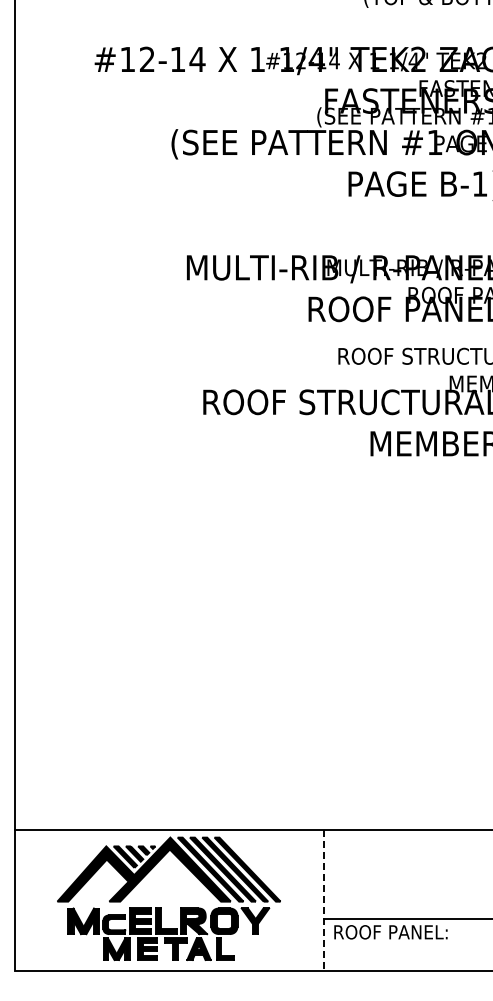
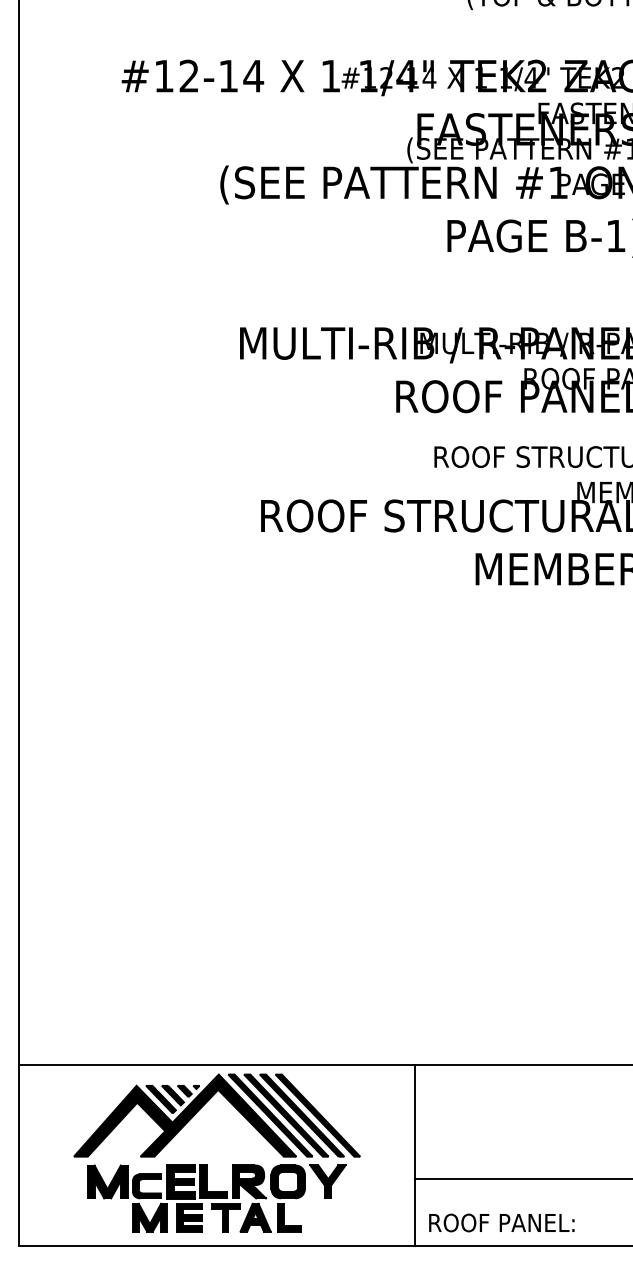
line: (323, 901) -> (415, 1156), dashed -> solid
text: (390, 932) -> (501, 1223), moved

